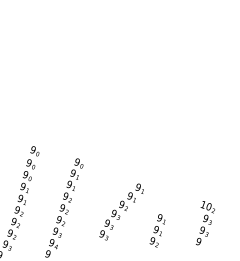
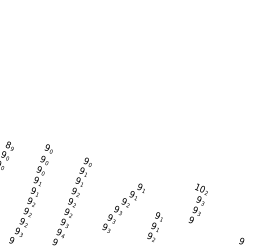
text: (204, 222) -> (197, 203), moved

